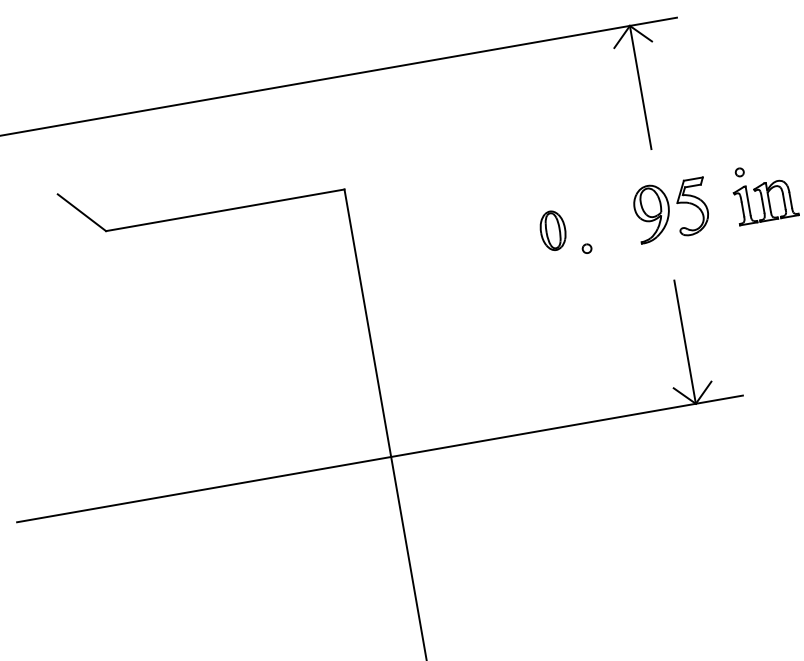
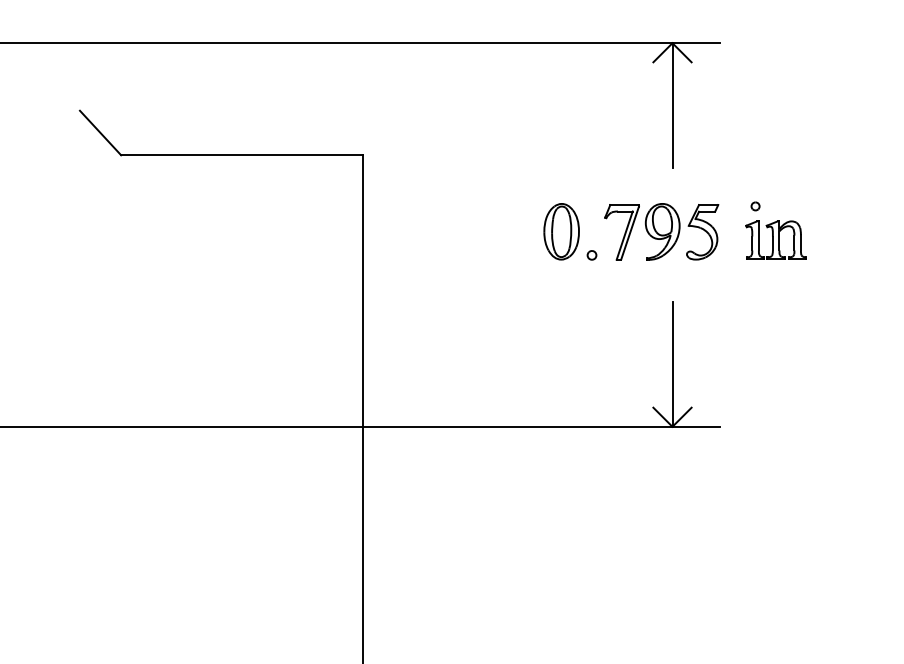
part: (612, 221) -> (621, 232), added
part: (552, 230) -> (561, 231), size x1.43

